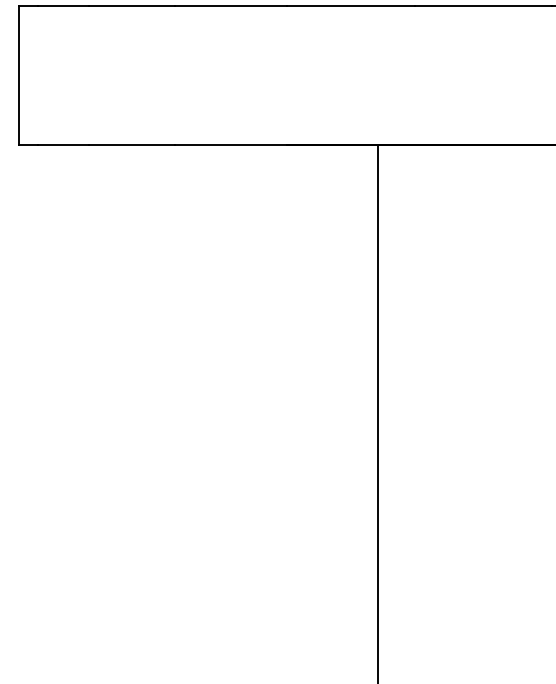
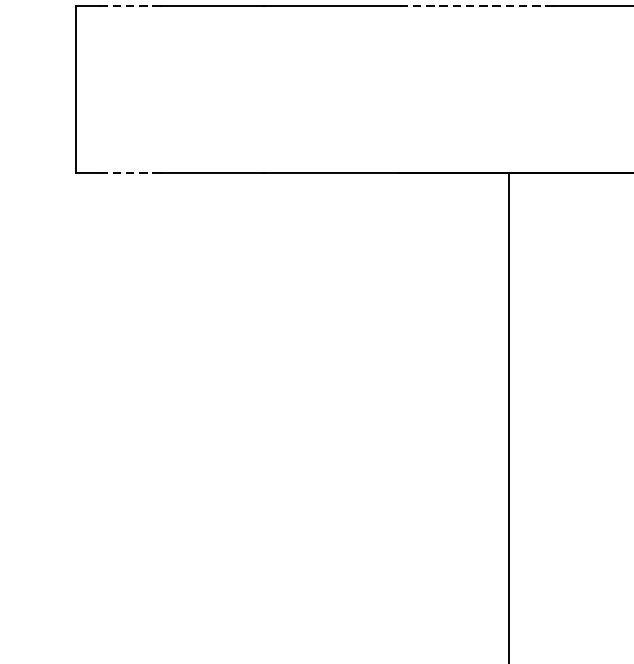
line: (63, 6) -> (129, 5), solid -> dashed
line: (351, 6) -> (476, 5), solid -> dashed
line: (63, 145) -> (129, 173), solid -> dashed

